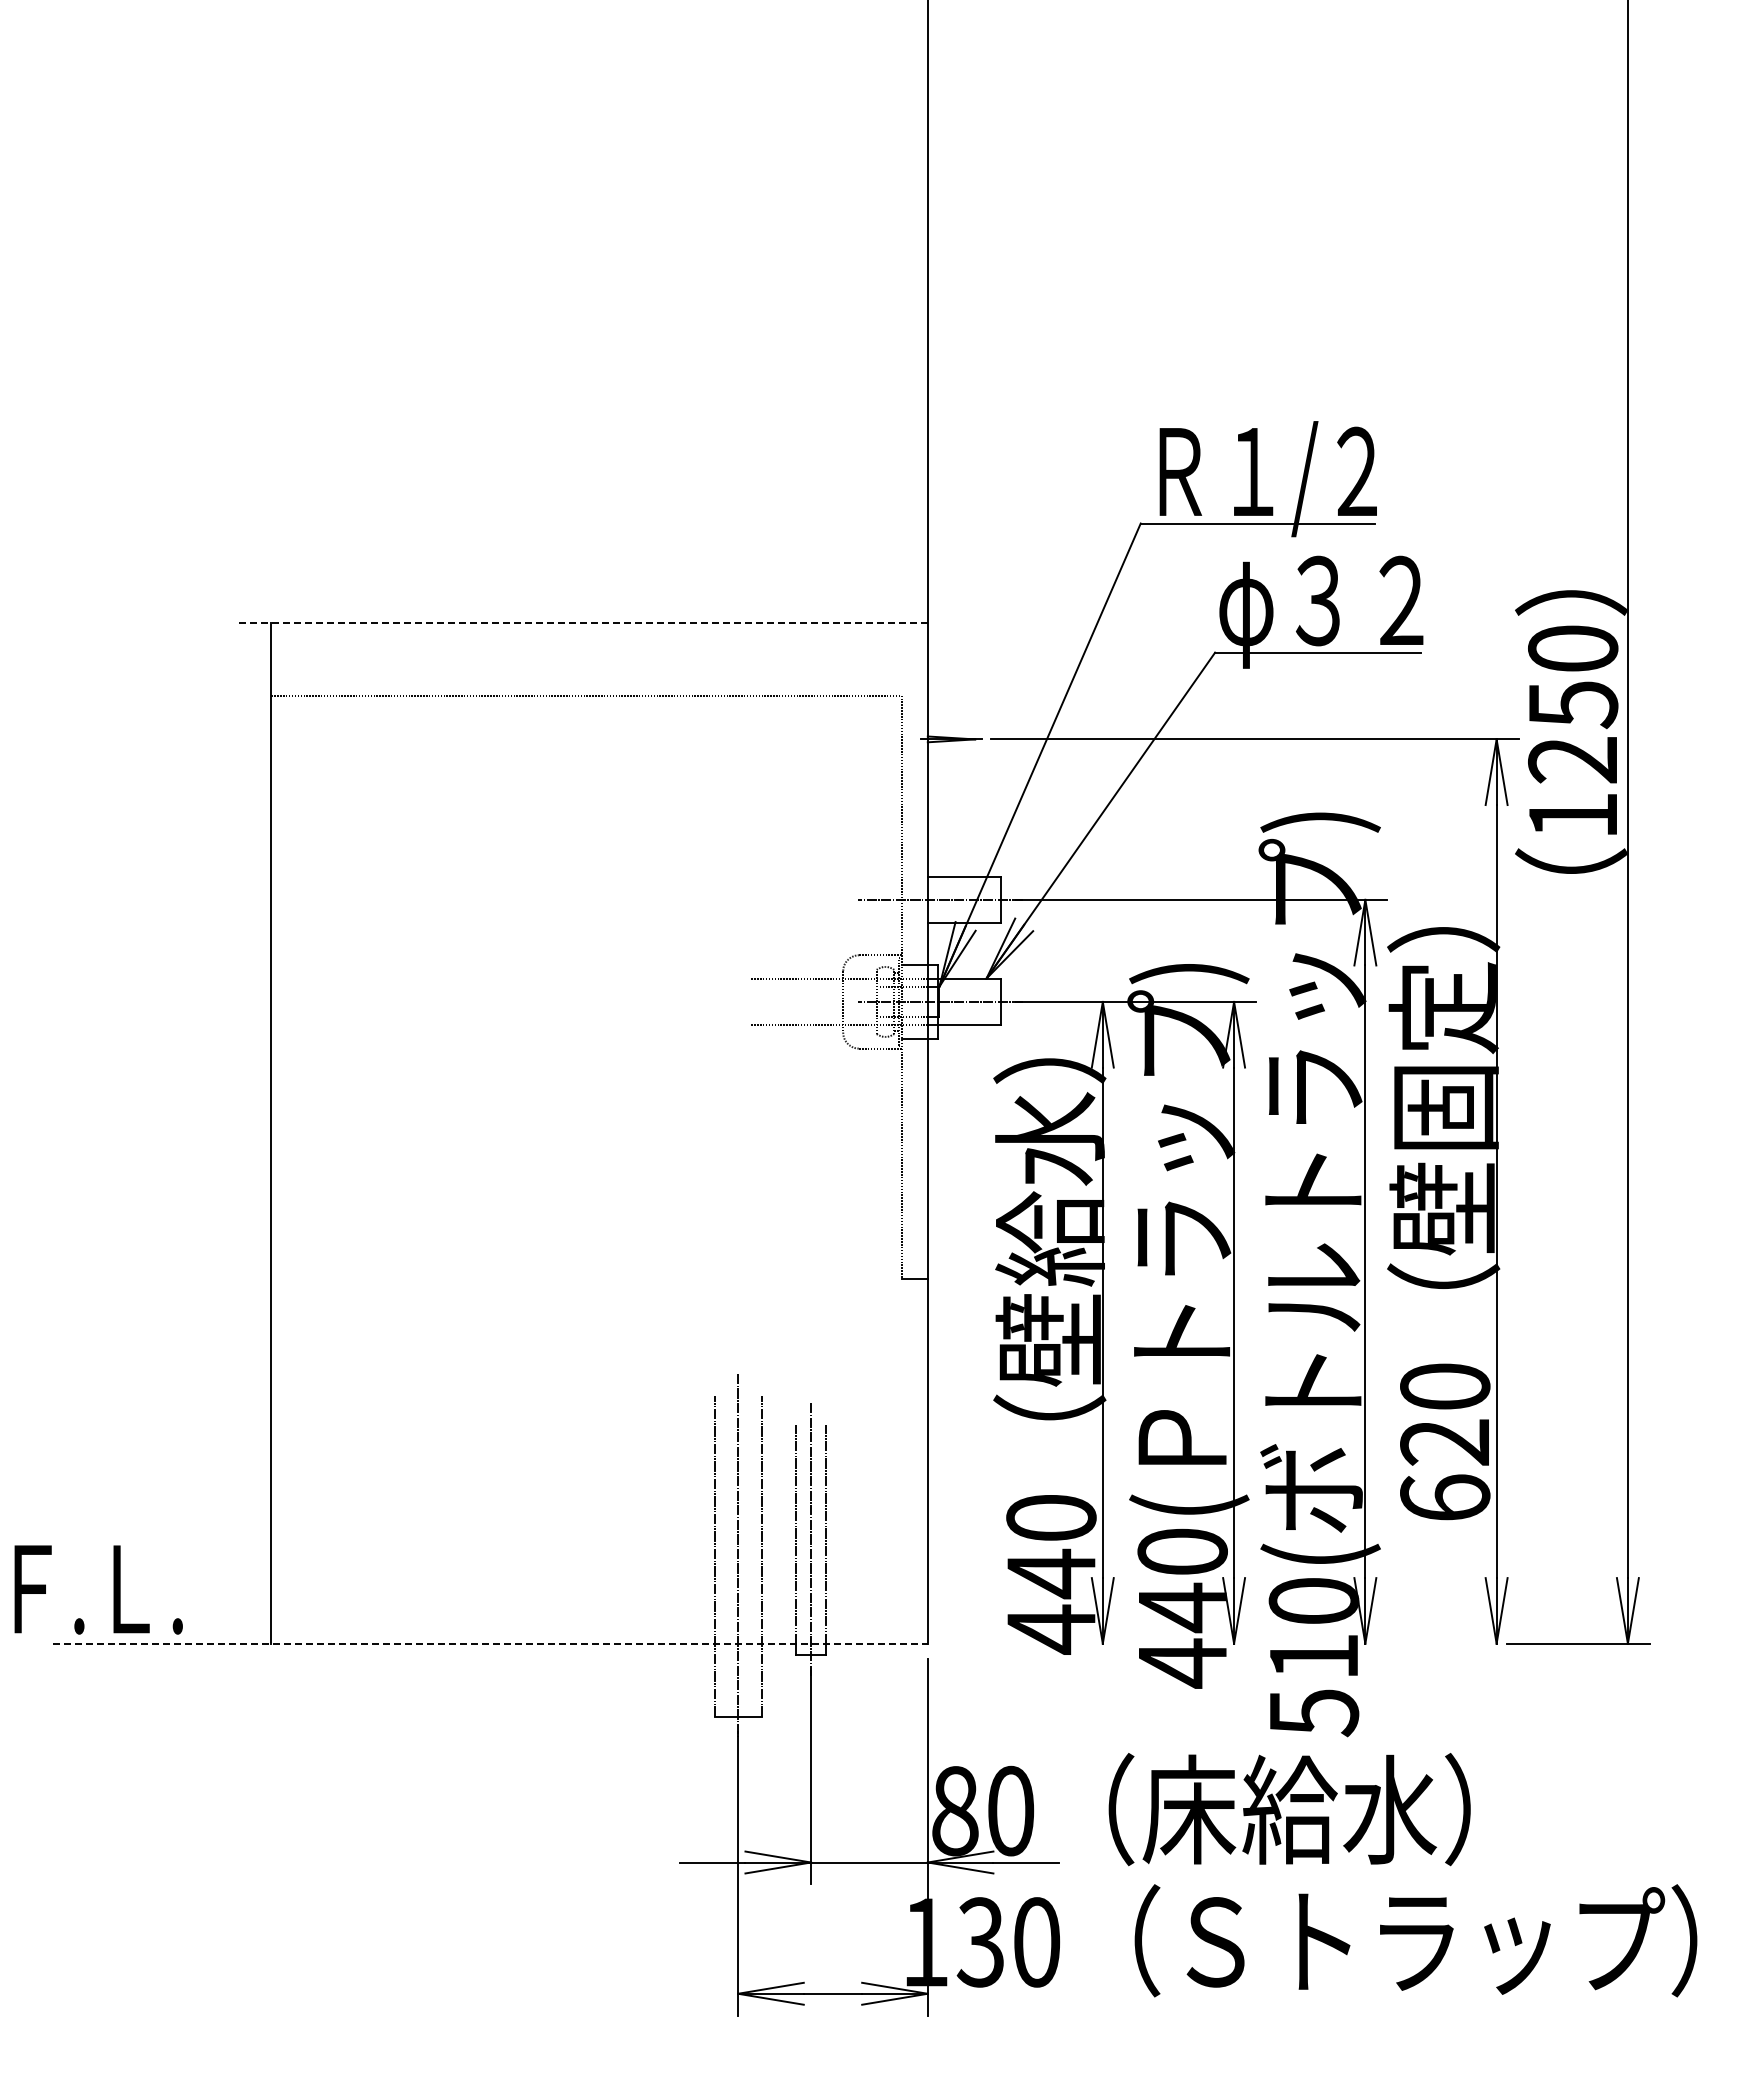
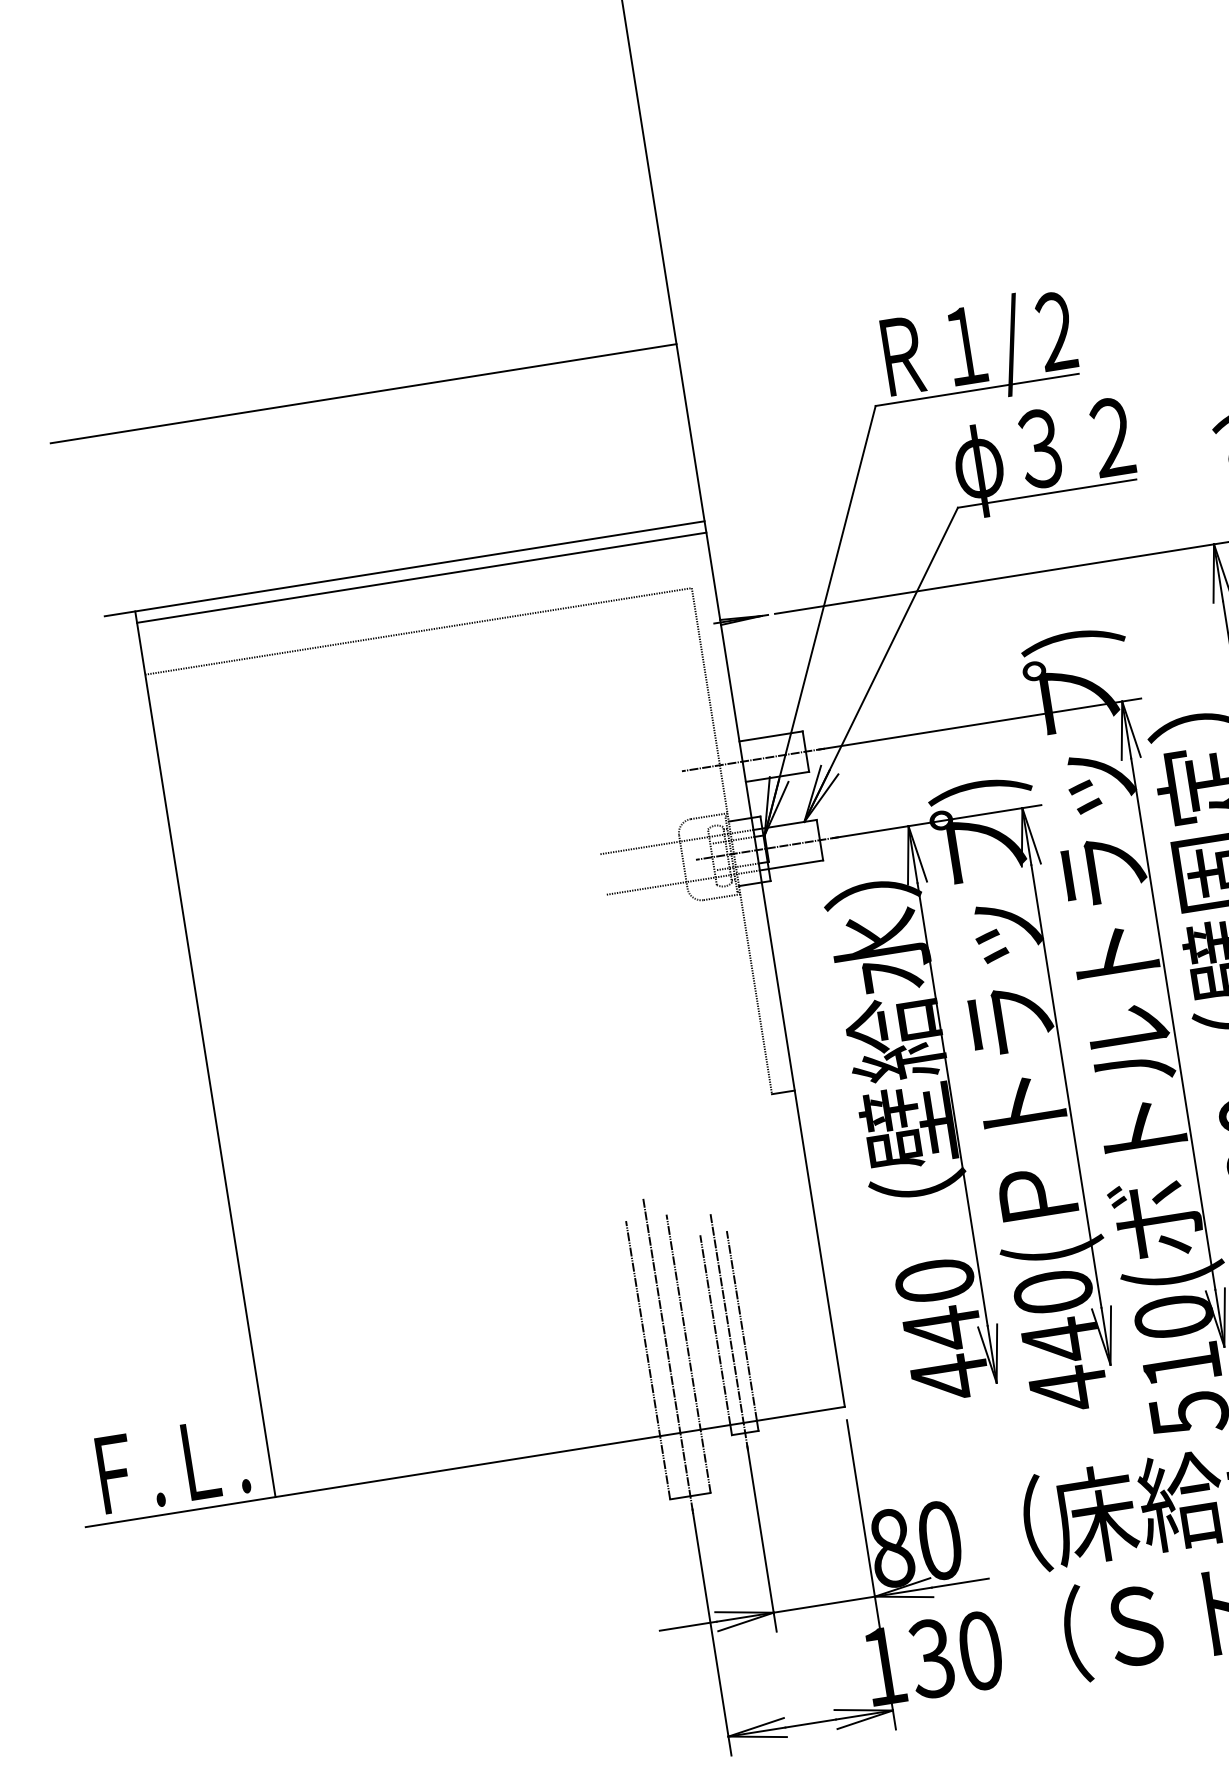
line: (566, 418) -> (363, 393), added
line: (582, 622) -> (405, 568), dashed -> solid
line: (599, 635) -> (421, 577), added
text: (98, 1589) -> (172, 1465), moved
line: (490, 1643) -> (465, 1466), dashed -> solid

